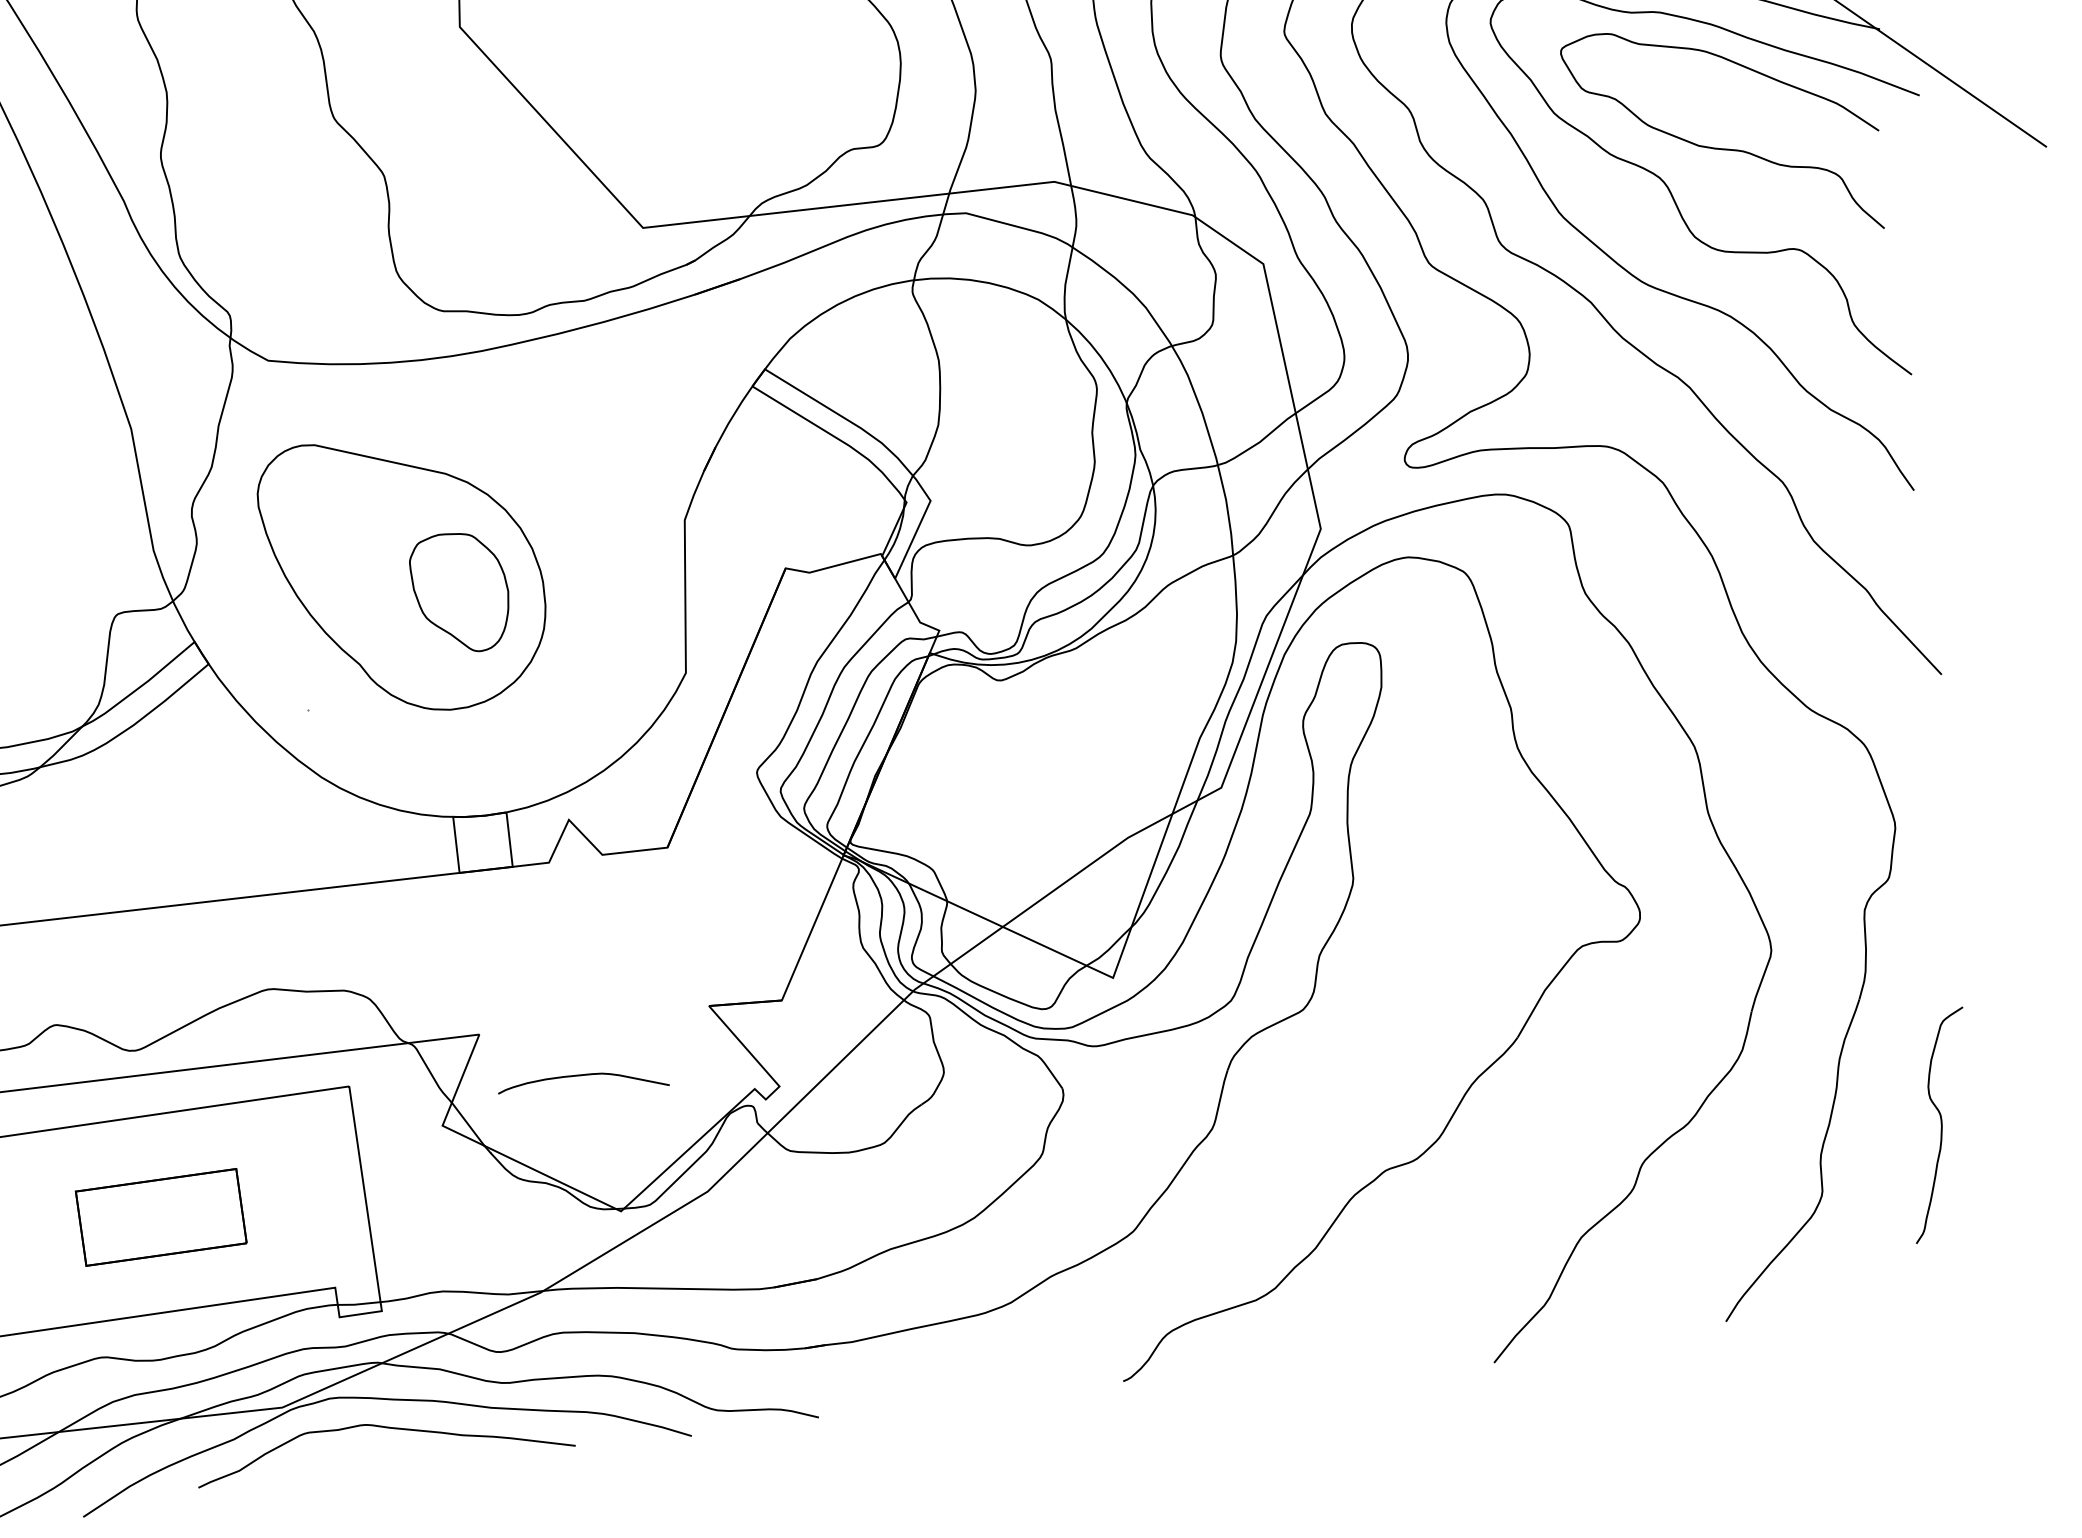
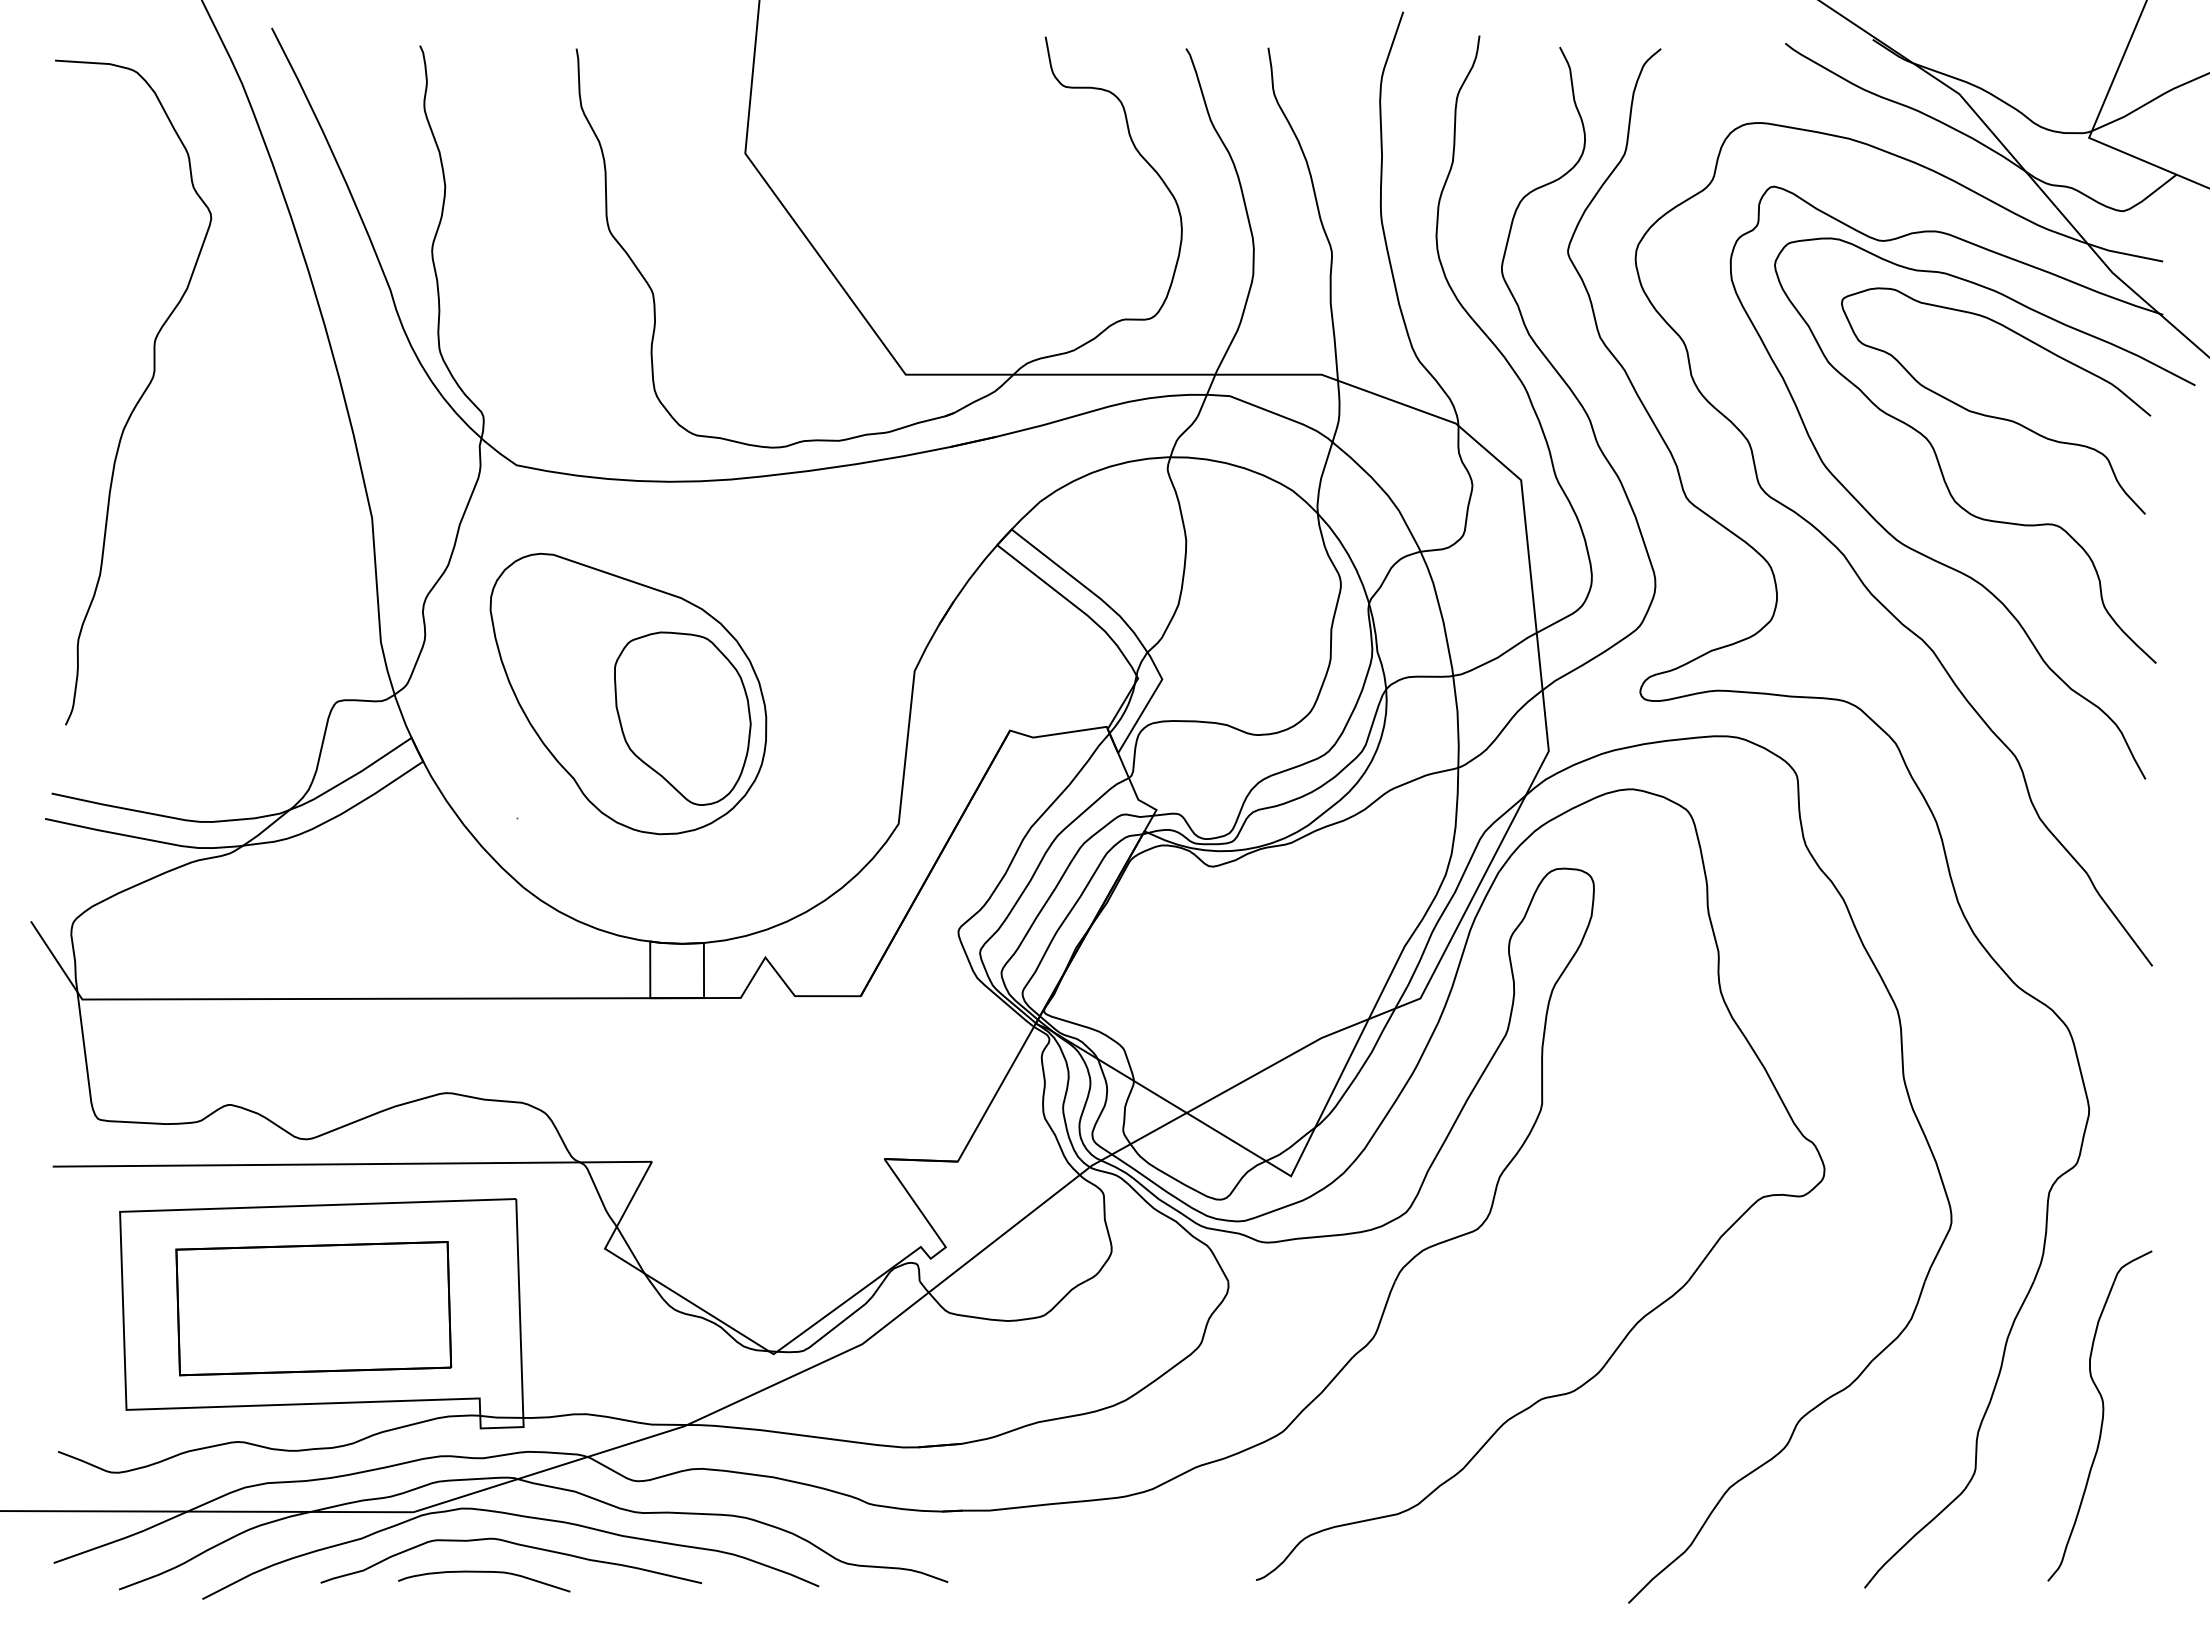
part: (460, 592) -> (682, 718), size x1.43
curve: (582, 1075) -> (484, 1572), moved
part: (1939, 1124) -> (2099, 1415), size x1.43
part: (160, 1217) -> (313, 1308), size x1.67

